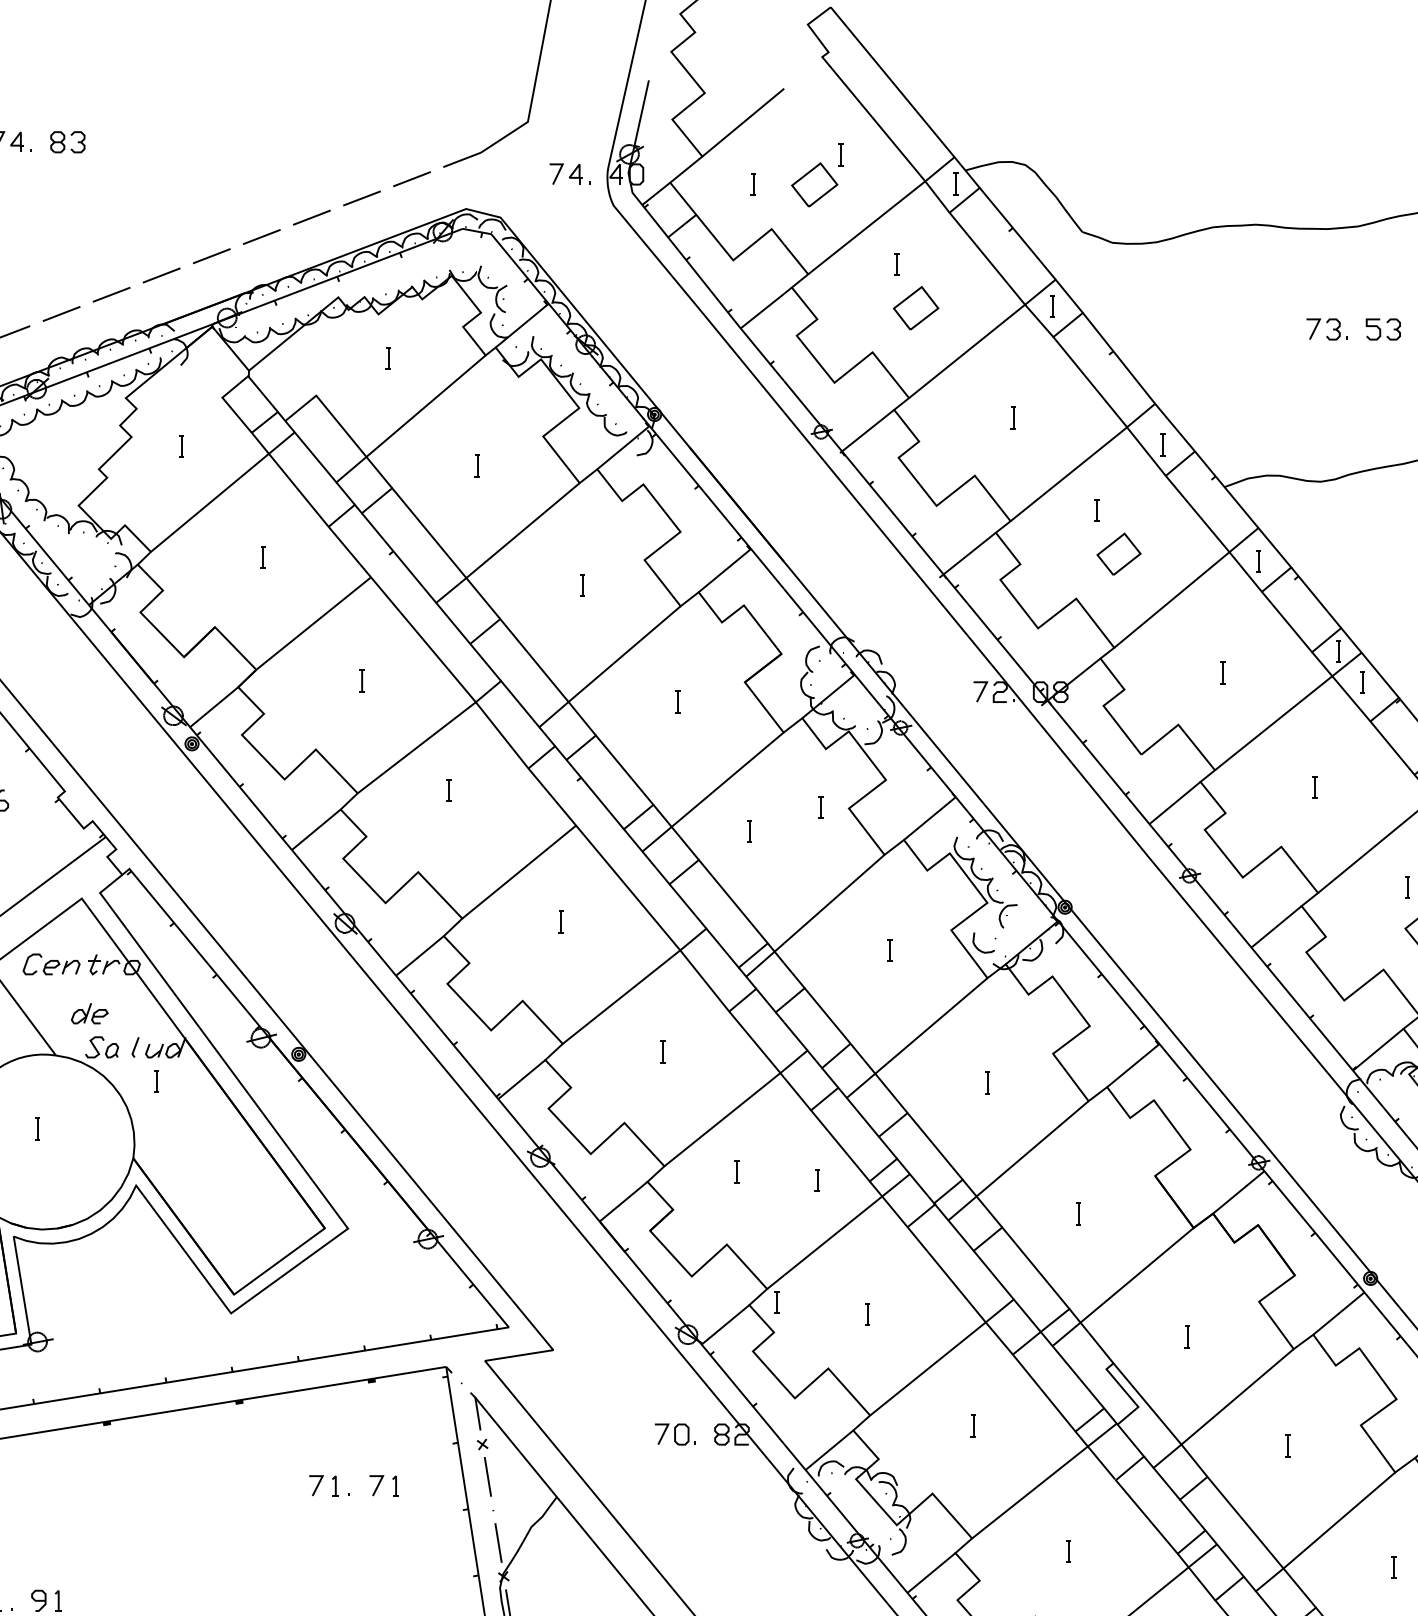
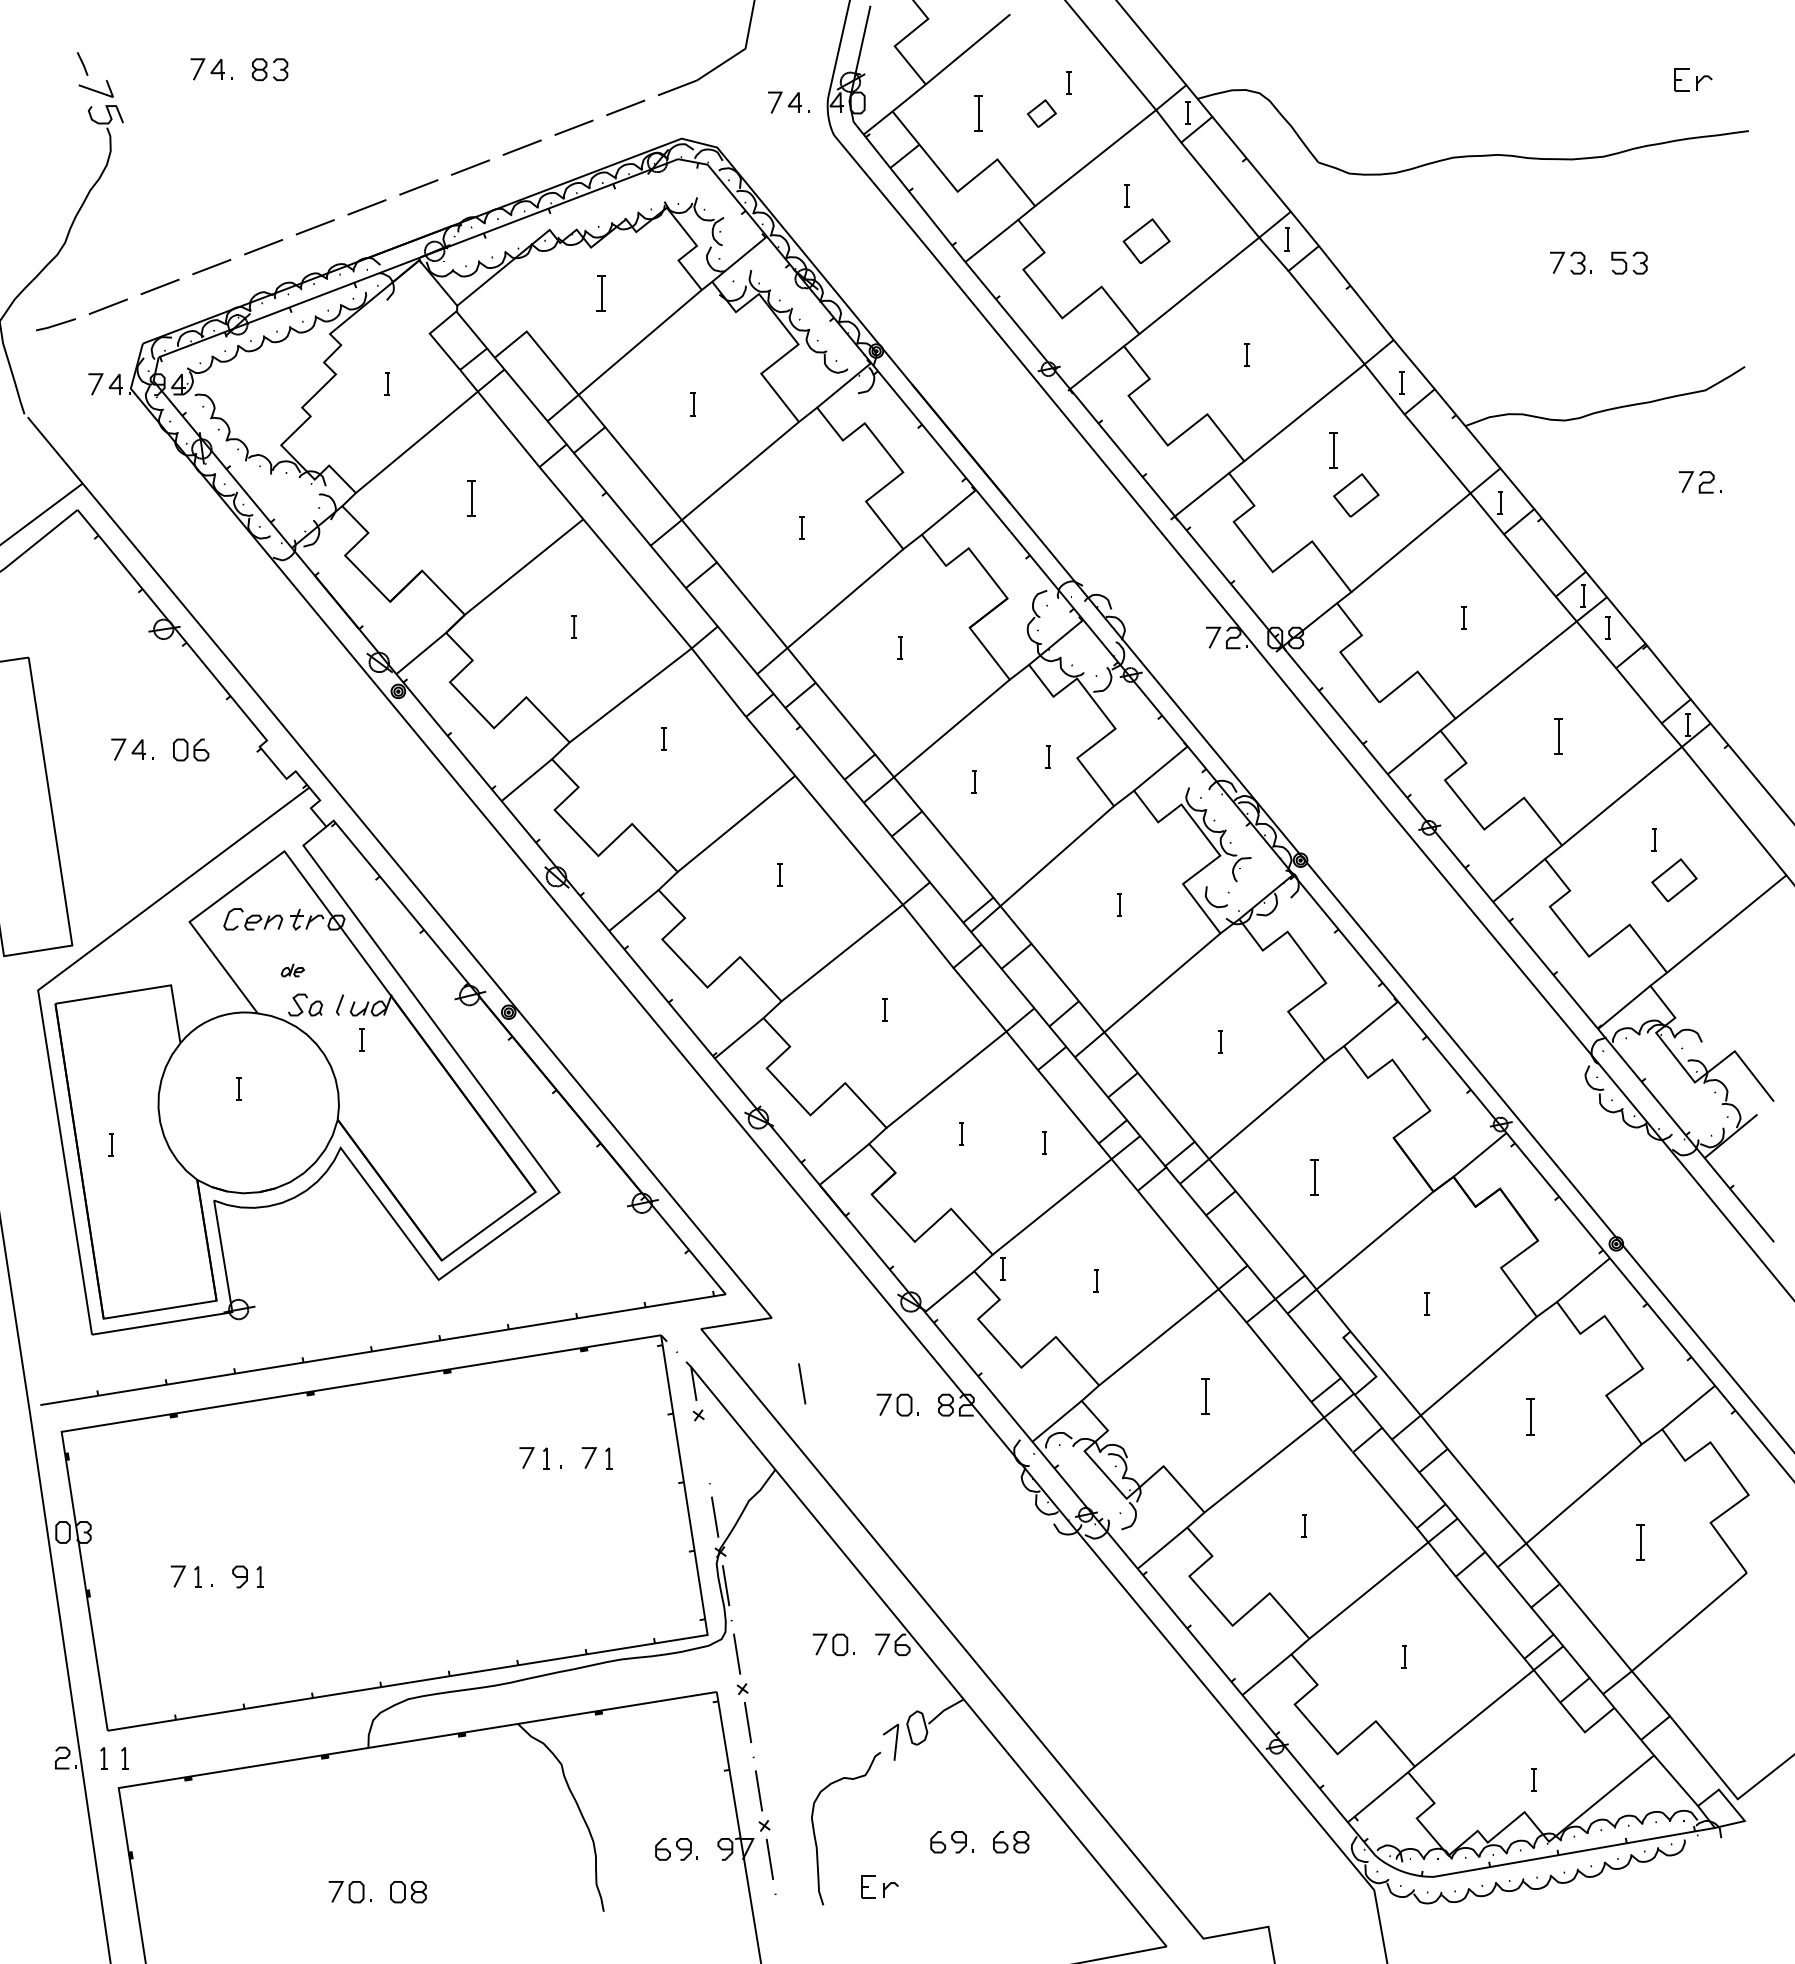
part: (752, 183) -> (977, 112), size x1.6
part: (814, 184) -> (1041, 113), size x0.6
part: (387, 357) -> (600, 292), size x1.6
part: (1096, 509) -> (1333, 449), size x1.6
part: (262, 557) -> (471, 498), size x1.6
part: (1314, 787) -> (1558, 736), size x1.6
part: (89, 1013) -> (292, 970), size x0.6
part: (1077, 1214) -> (1313, 1177), size x1.6
part: (973, 1425) -> (1205, 1395), size x1.6
part: (1287, 1445) -> (1530, 1416), size x1.6
line: (488, 1476) -> (802, 1383), moved
part: (1393, 1567) -> (1639, 1542), size x1.6

